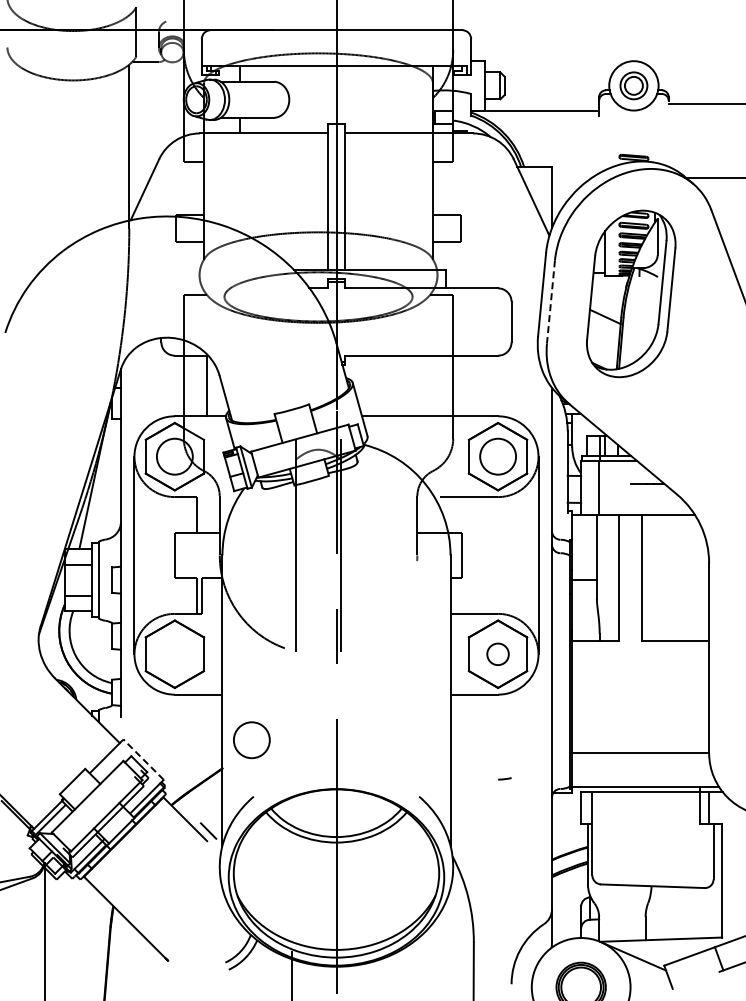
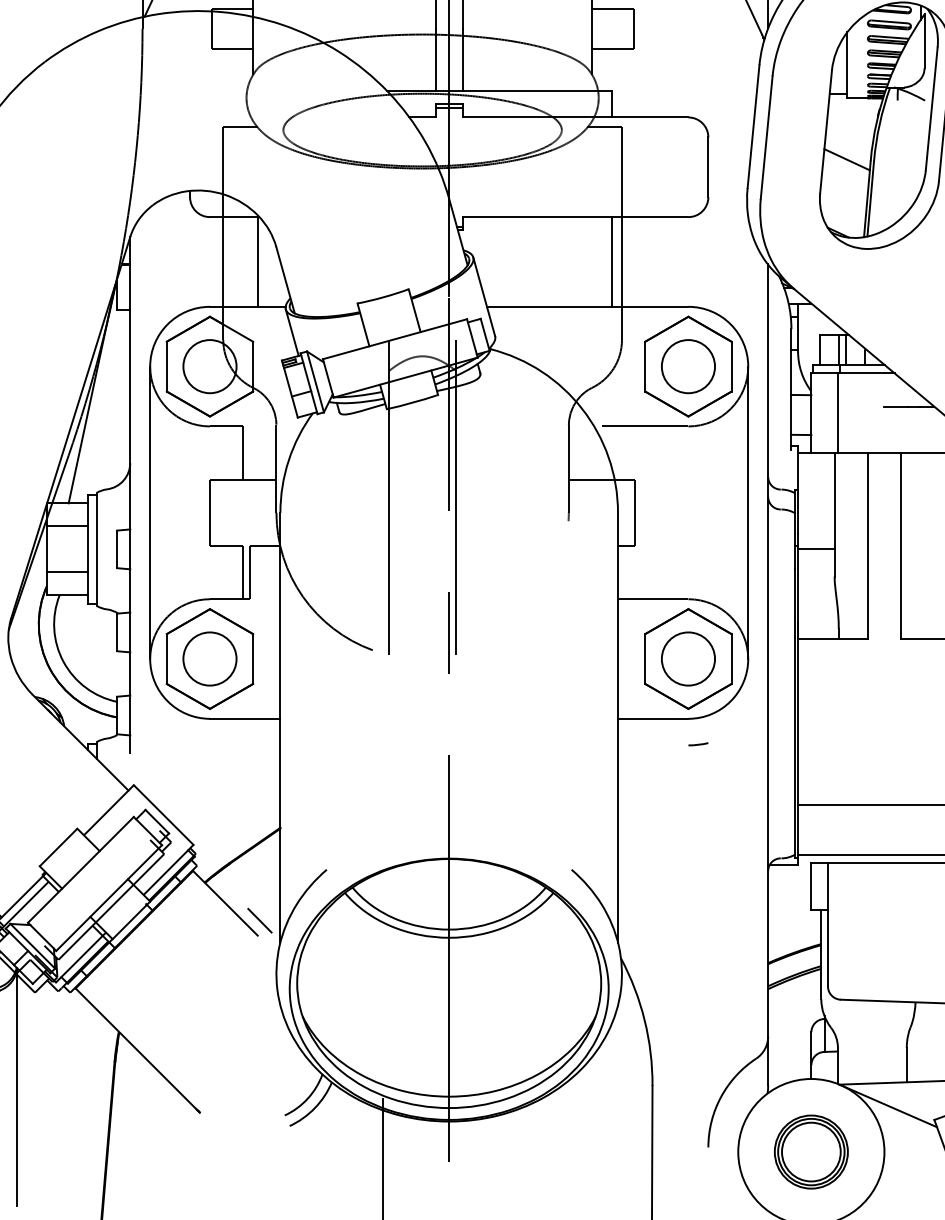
line: (550, 301) -> (765, 136), dashed -> solid
line: (446, 385) -> (612, 261), added
circle: (497, 654) -> (687, 659), size x1.67
circle: (251, 740) -> (209, 659), moved
line: (143, 759) -> (163, 814), dashed -> solid
arc: (504, 778) -> (697, 743), moved

